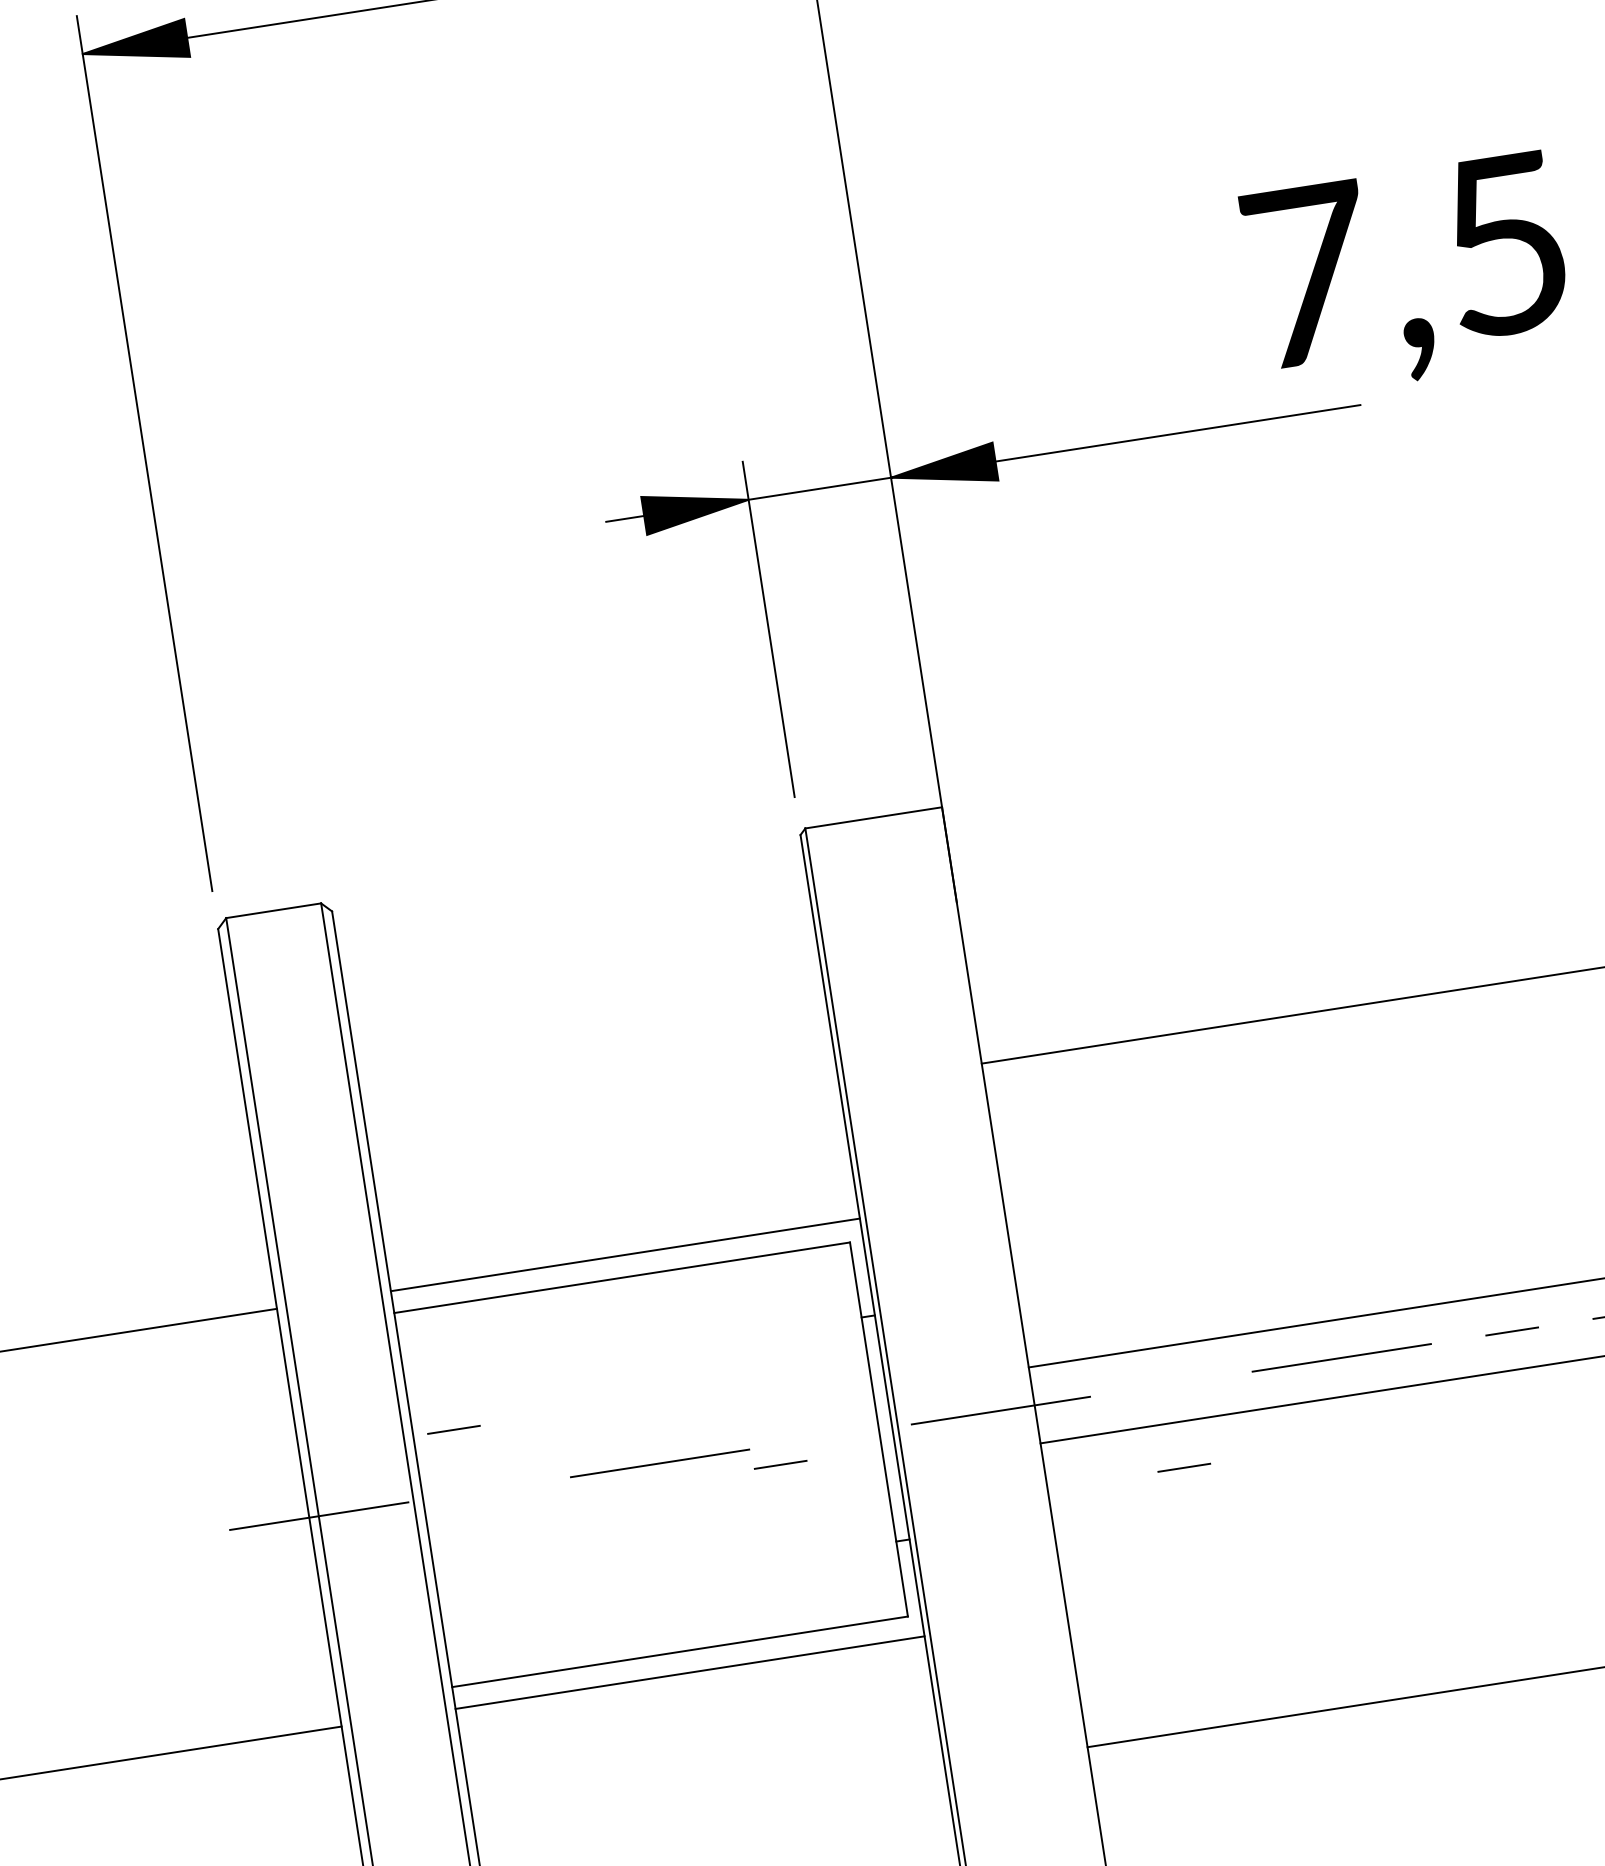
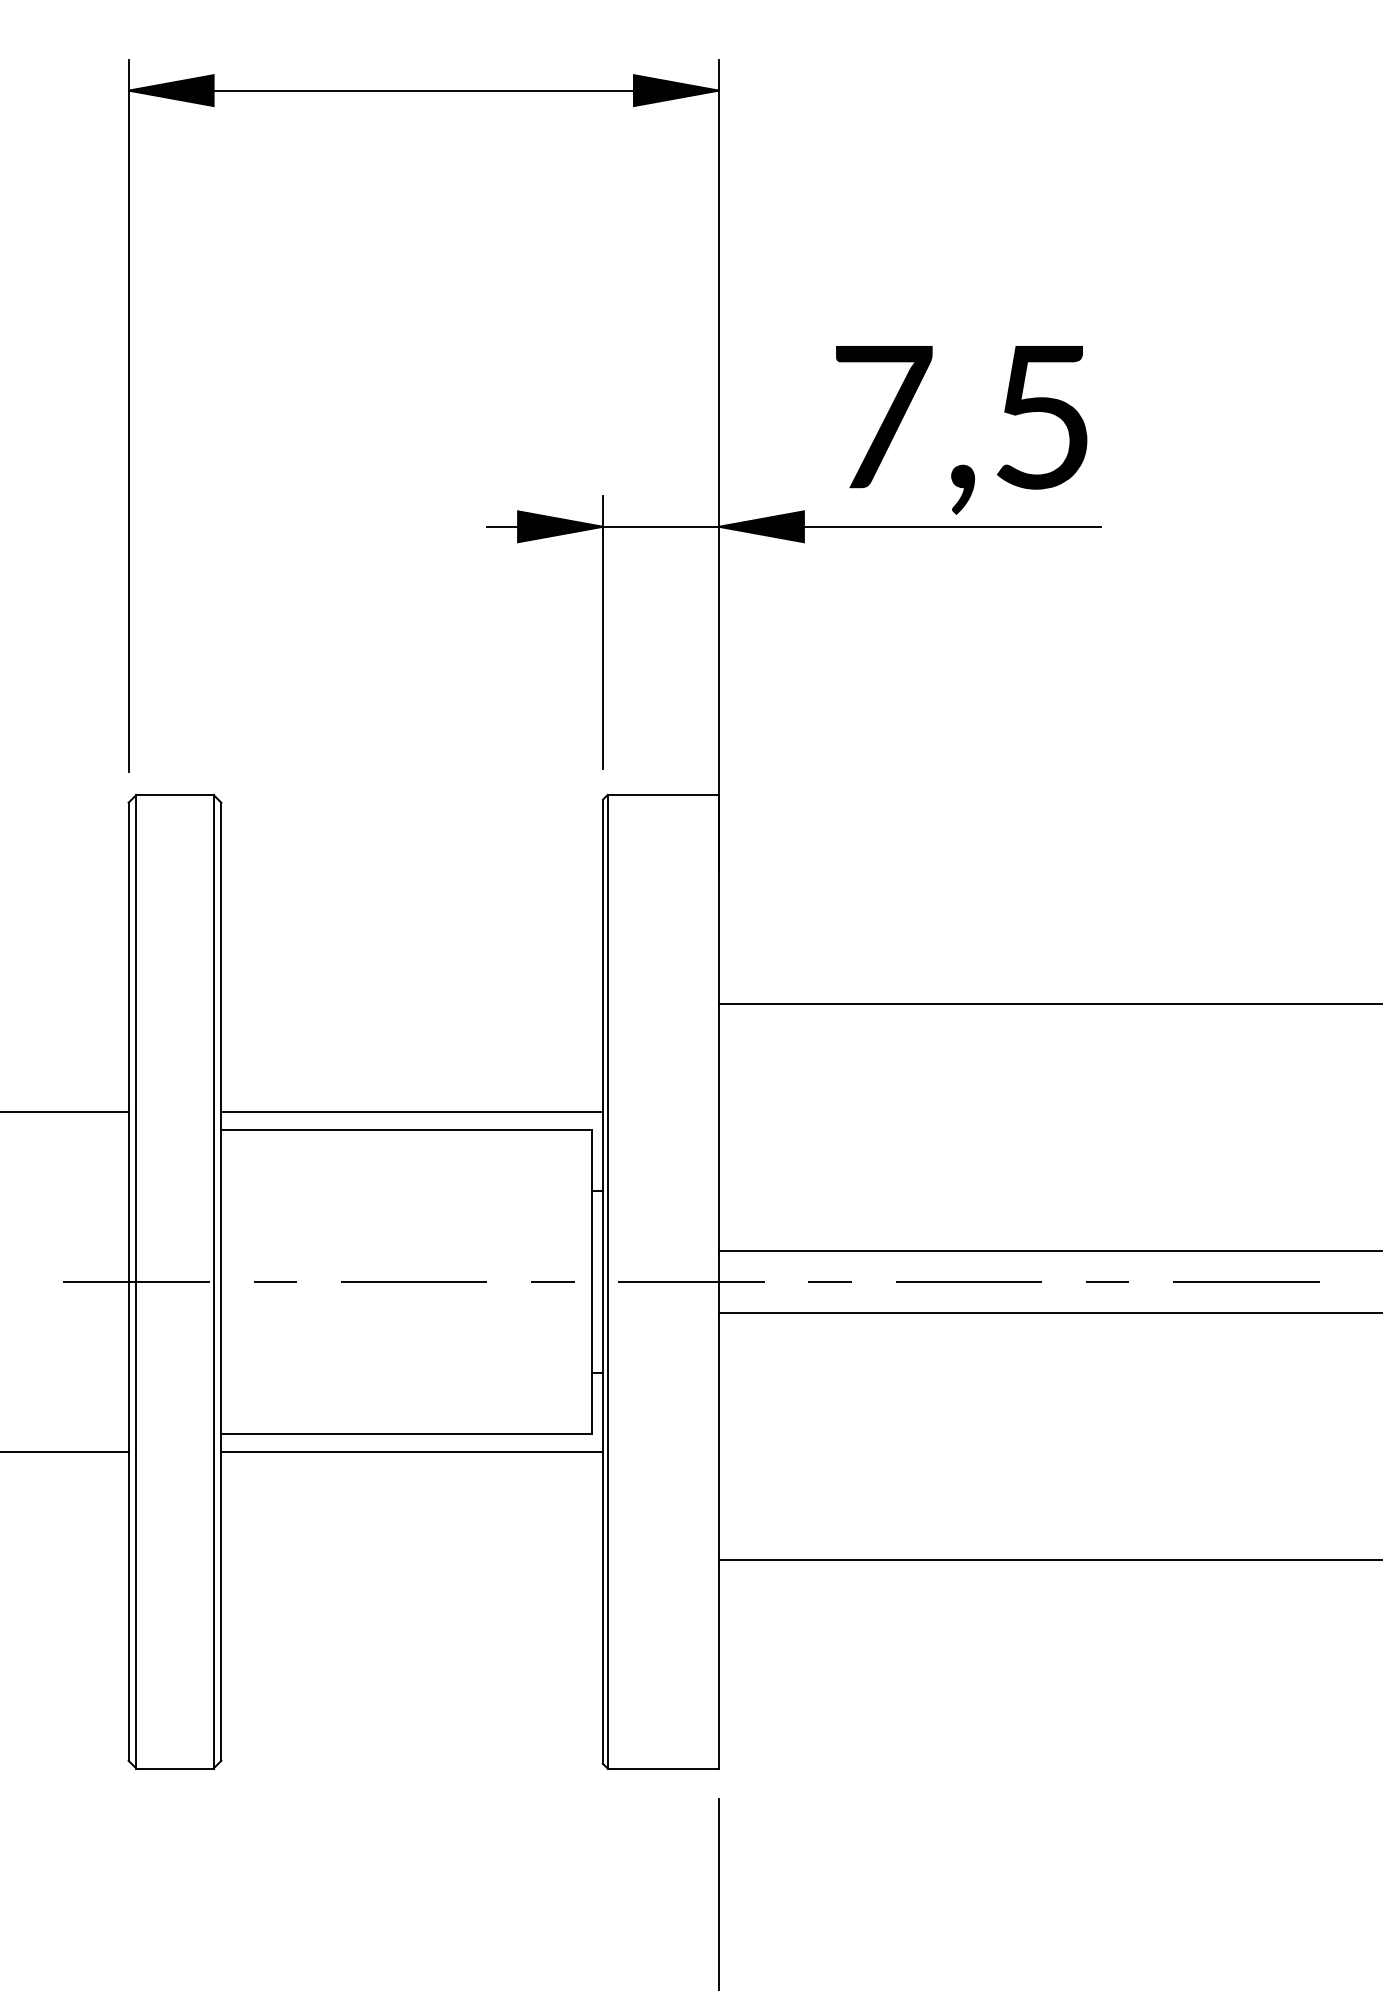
text: (1407, 276) -> (961, 430), moved
line: (454, 1429) -> (275, 1281), moved
line: (780, 1464) -> (552, 1281), moved
line: (1183, 1467) -> (829, 1281), moved

